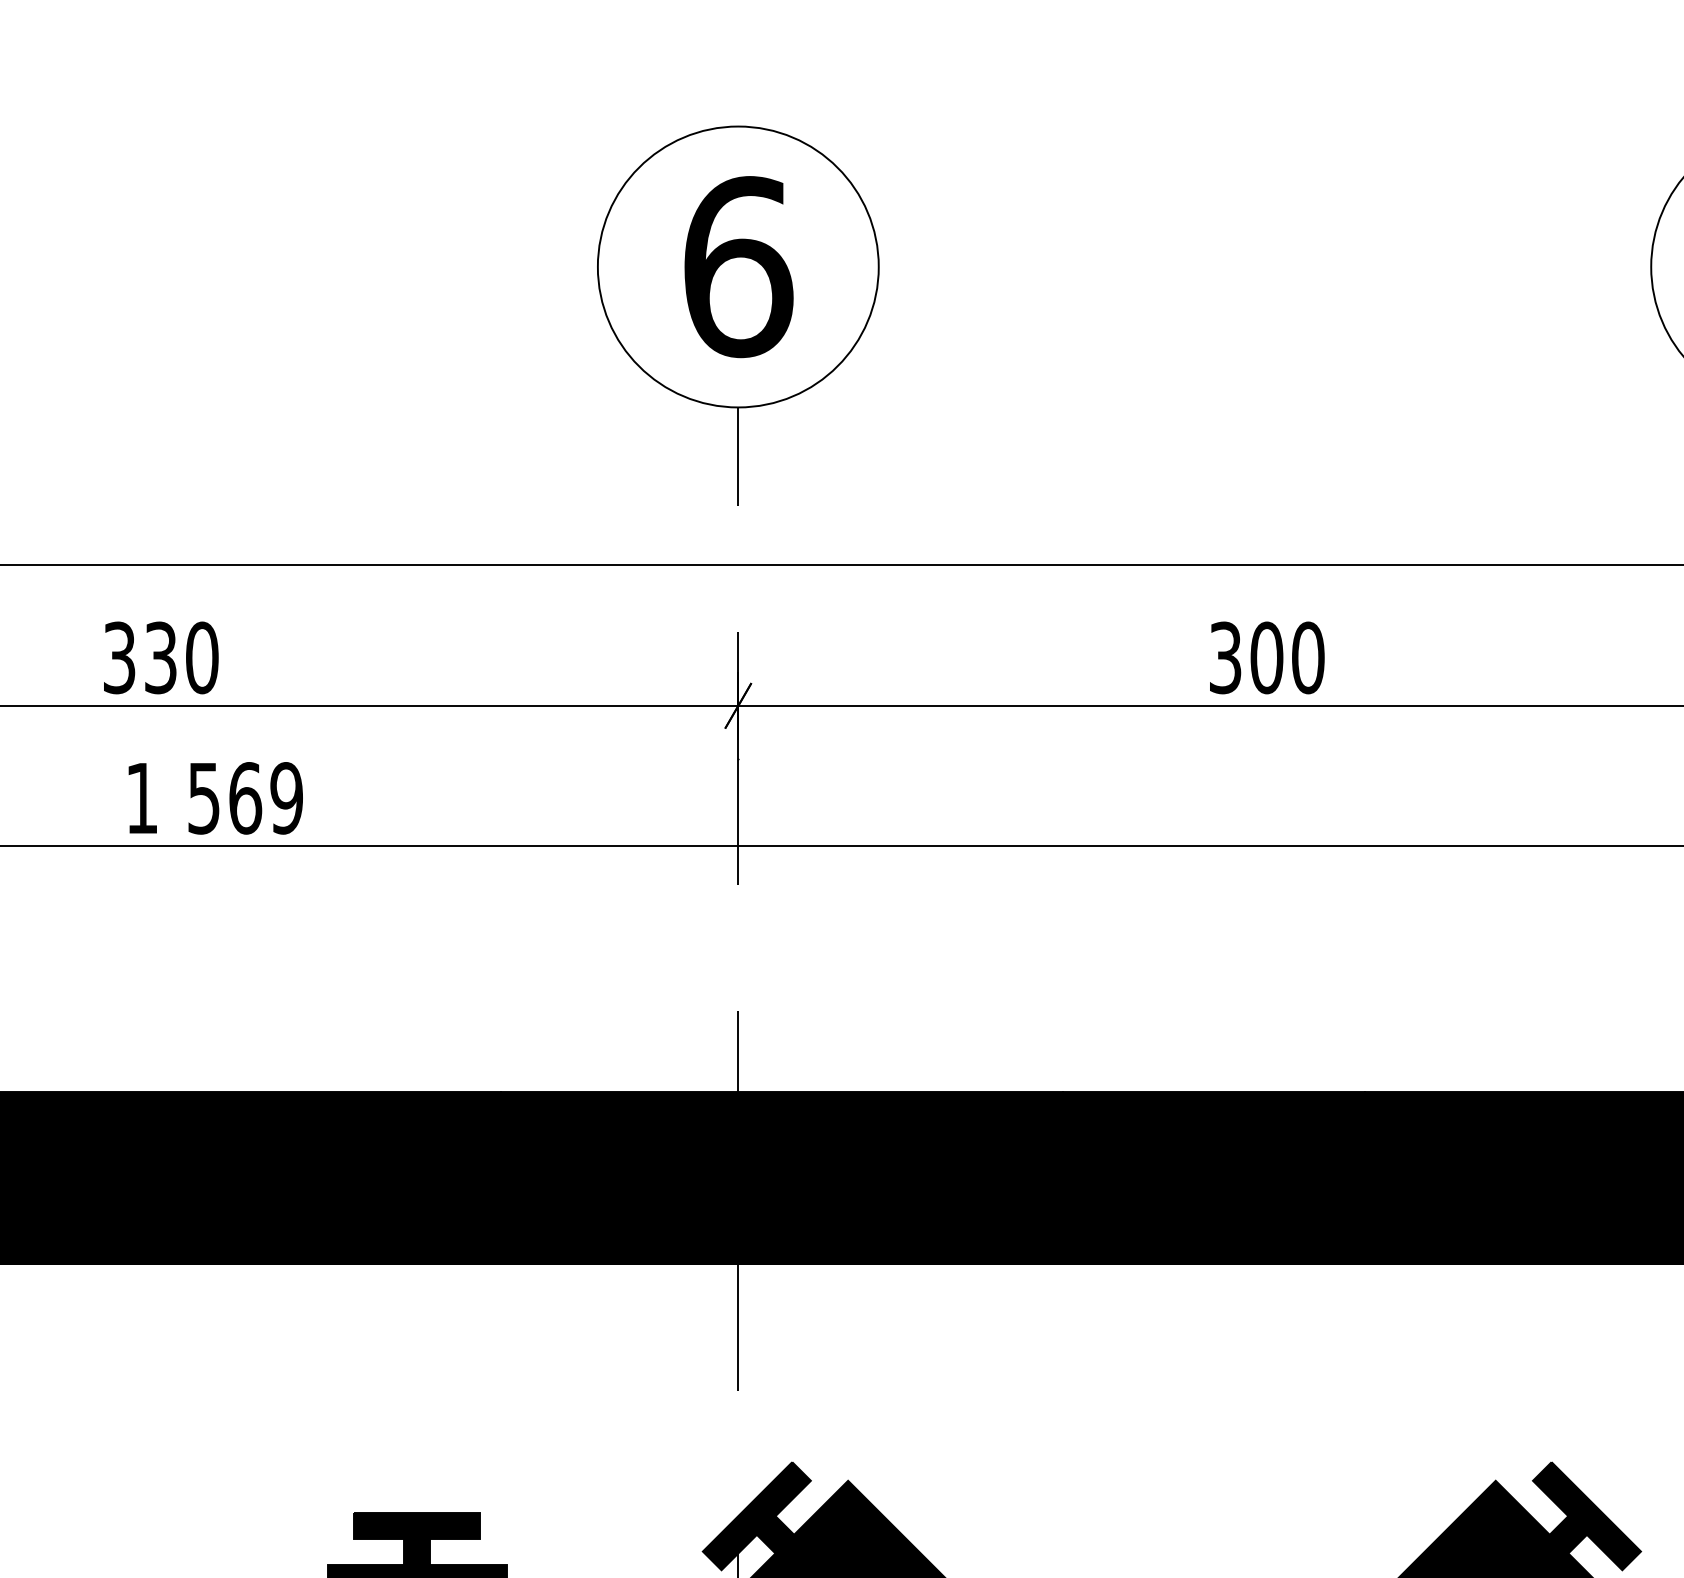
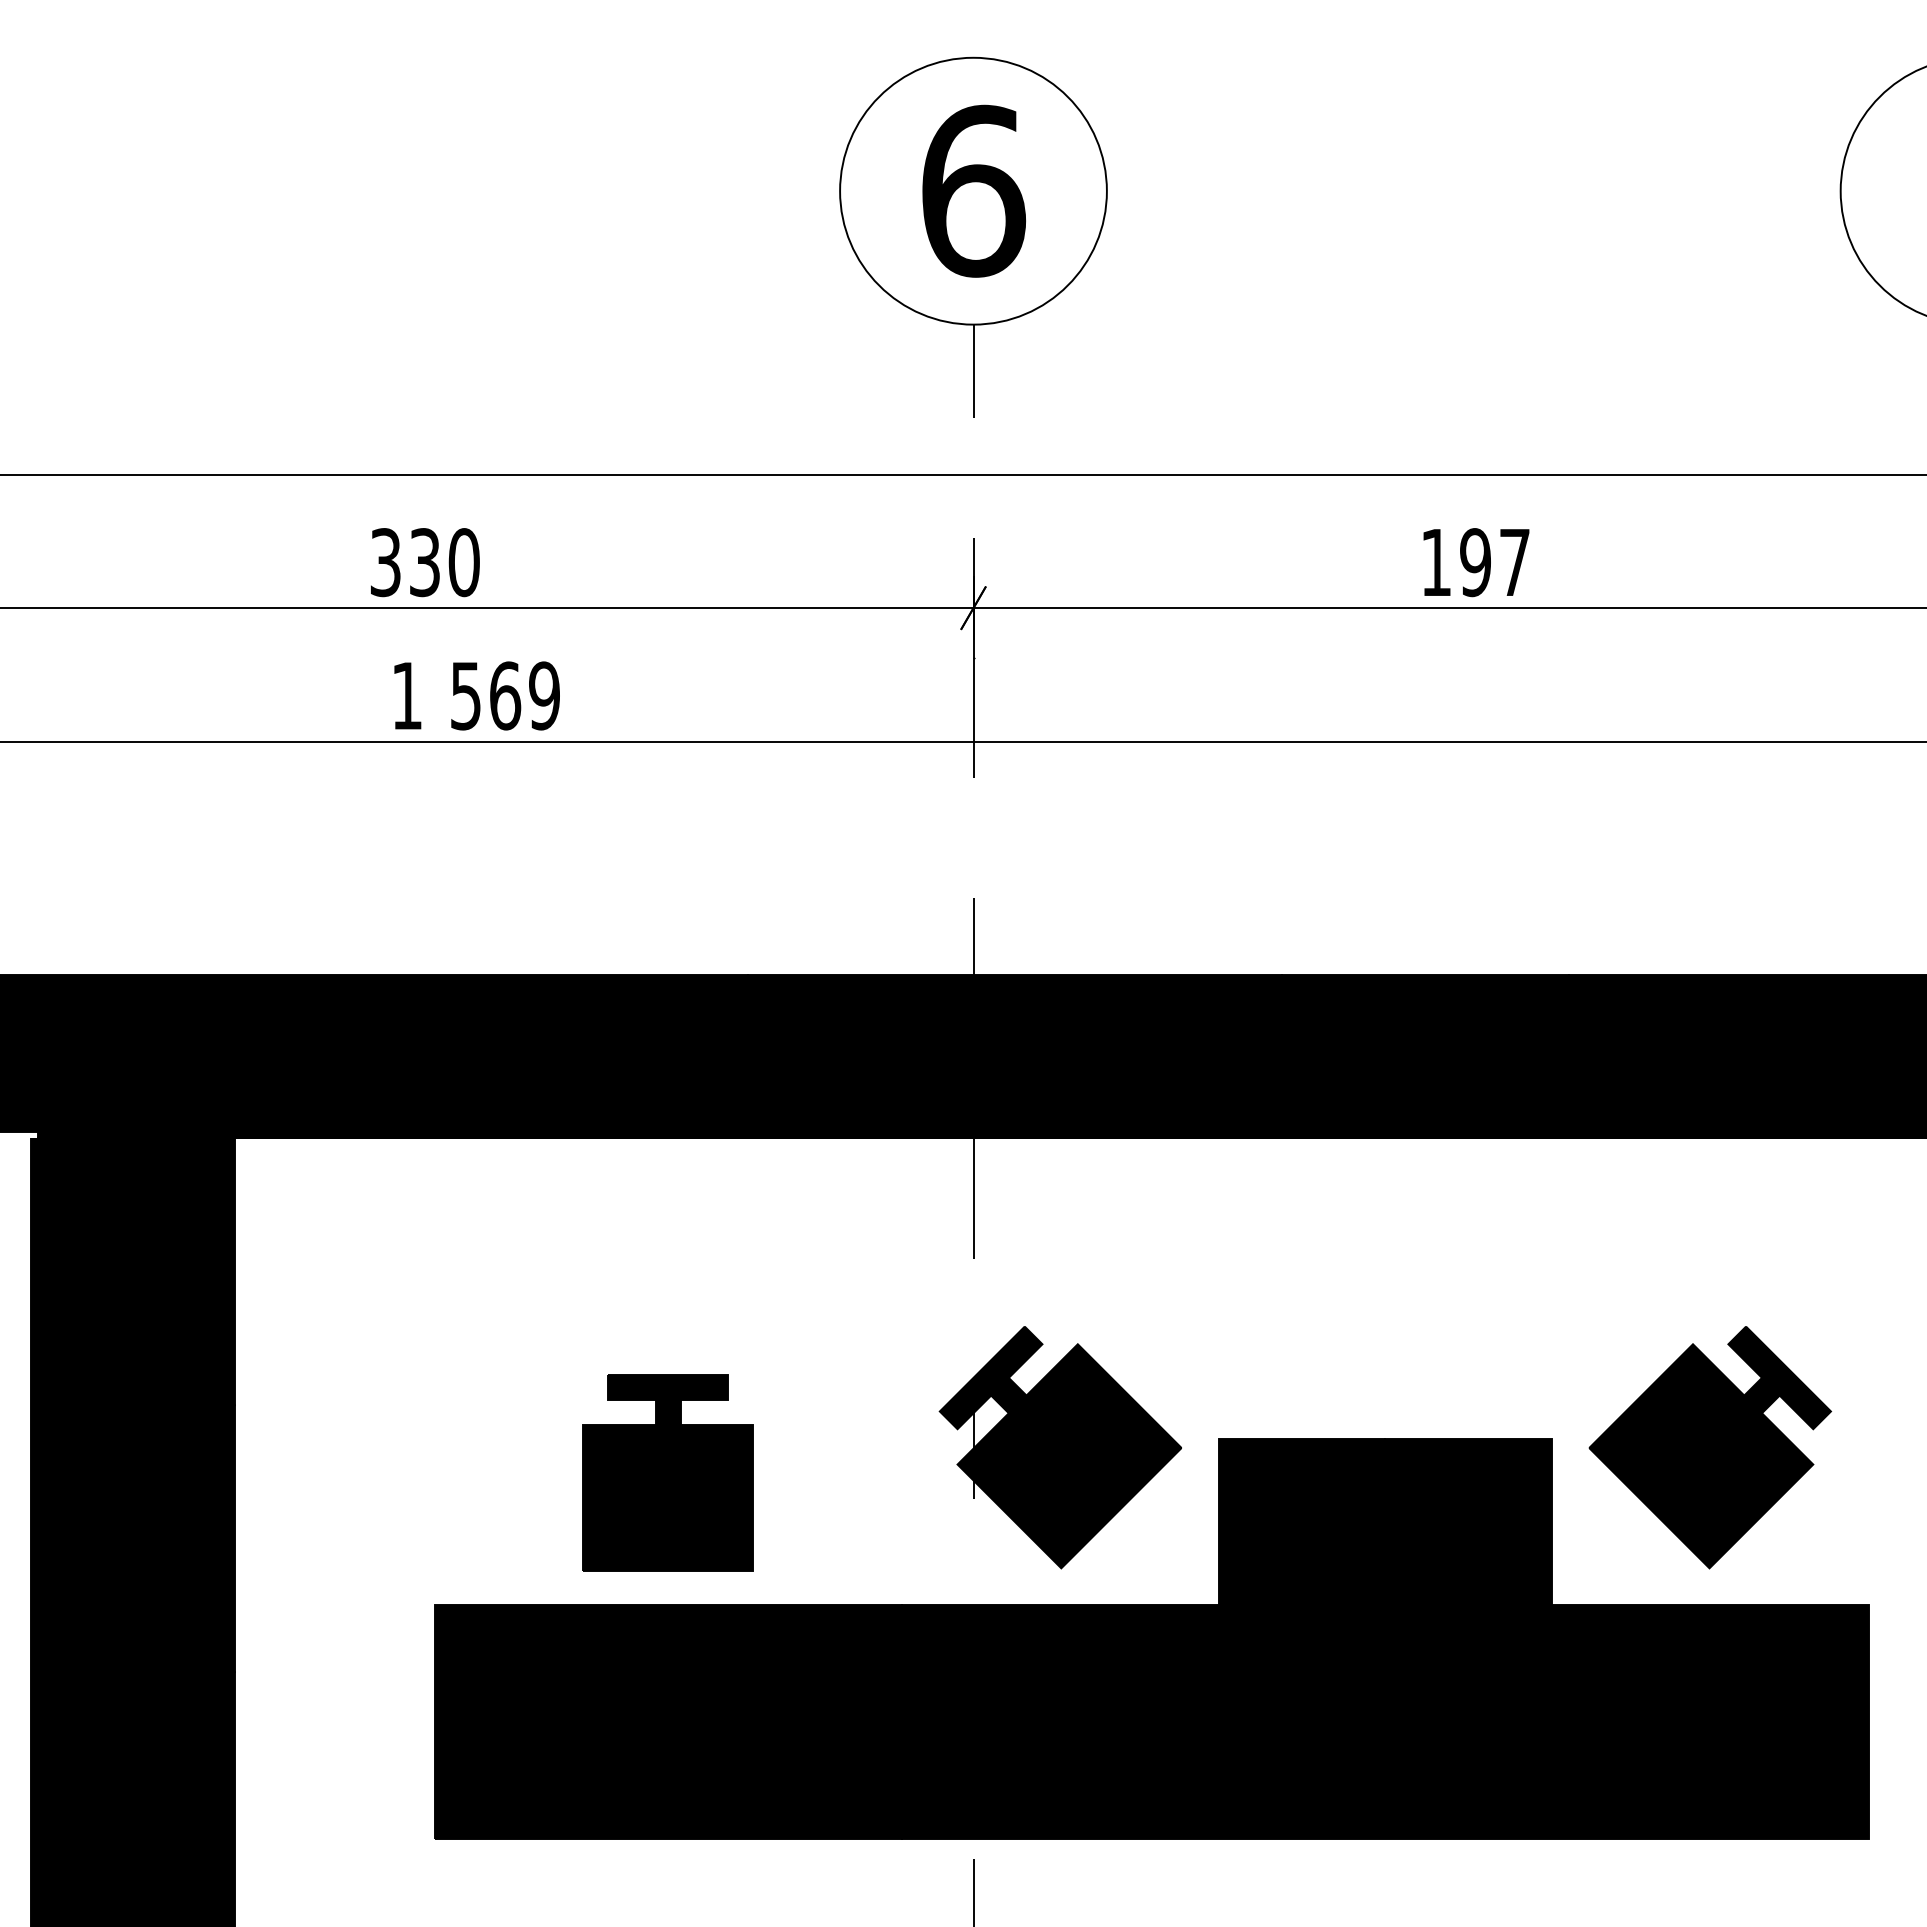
text: (1266, 657) -> (1475, 562), 300 -> 197

